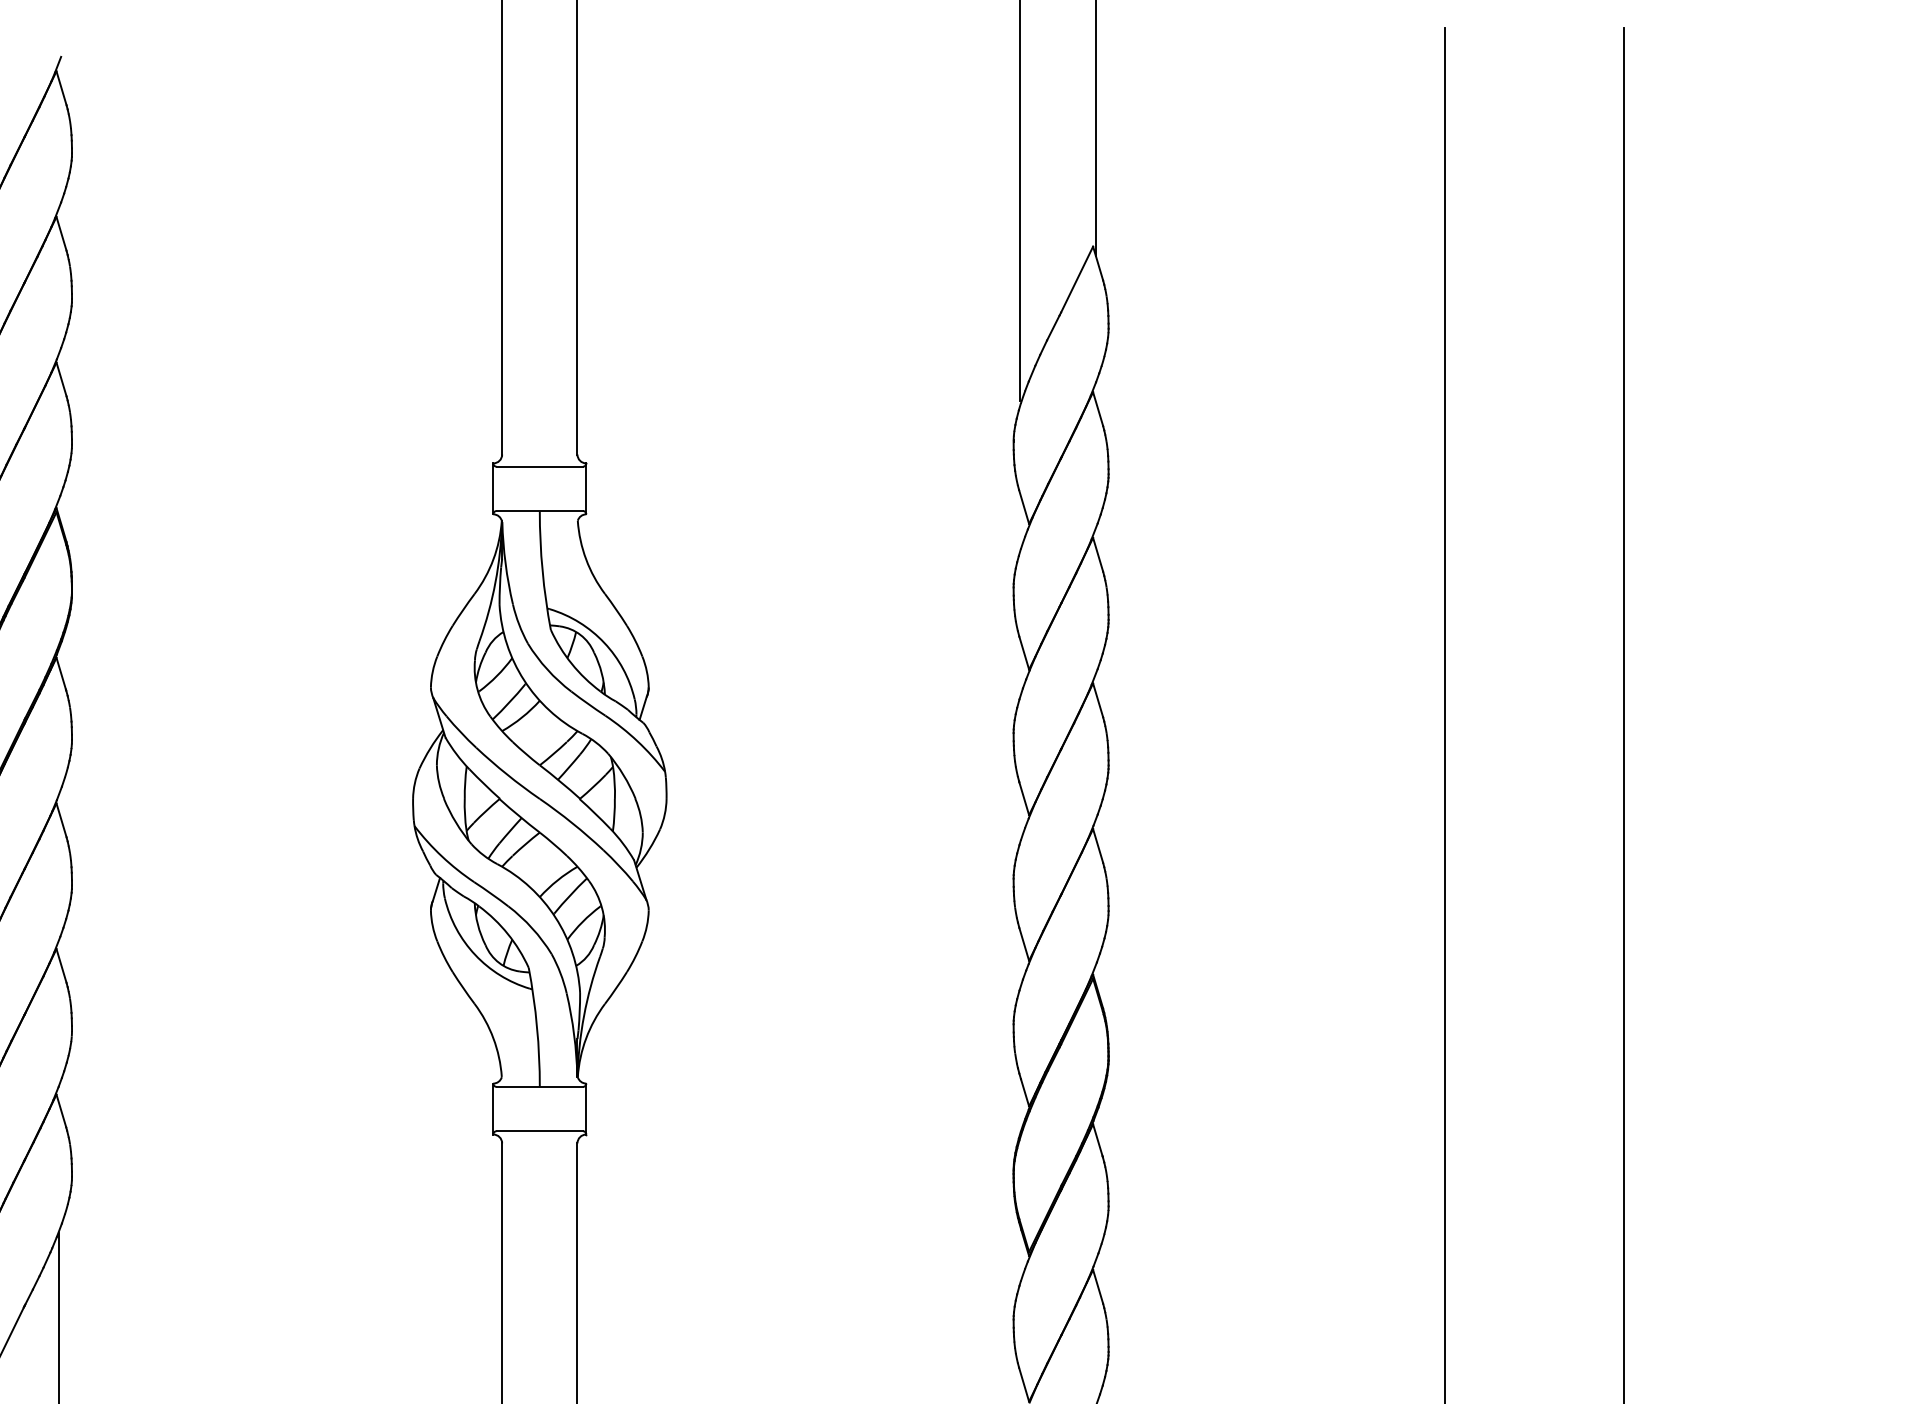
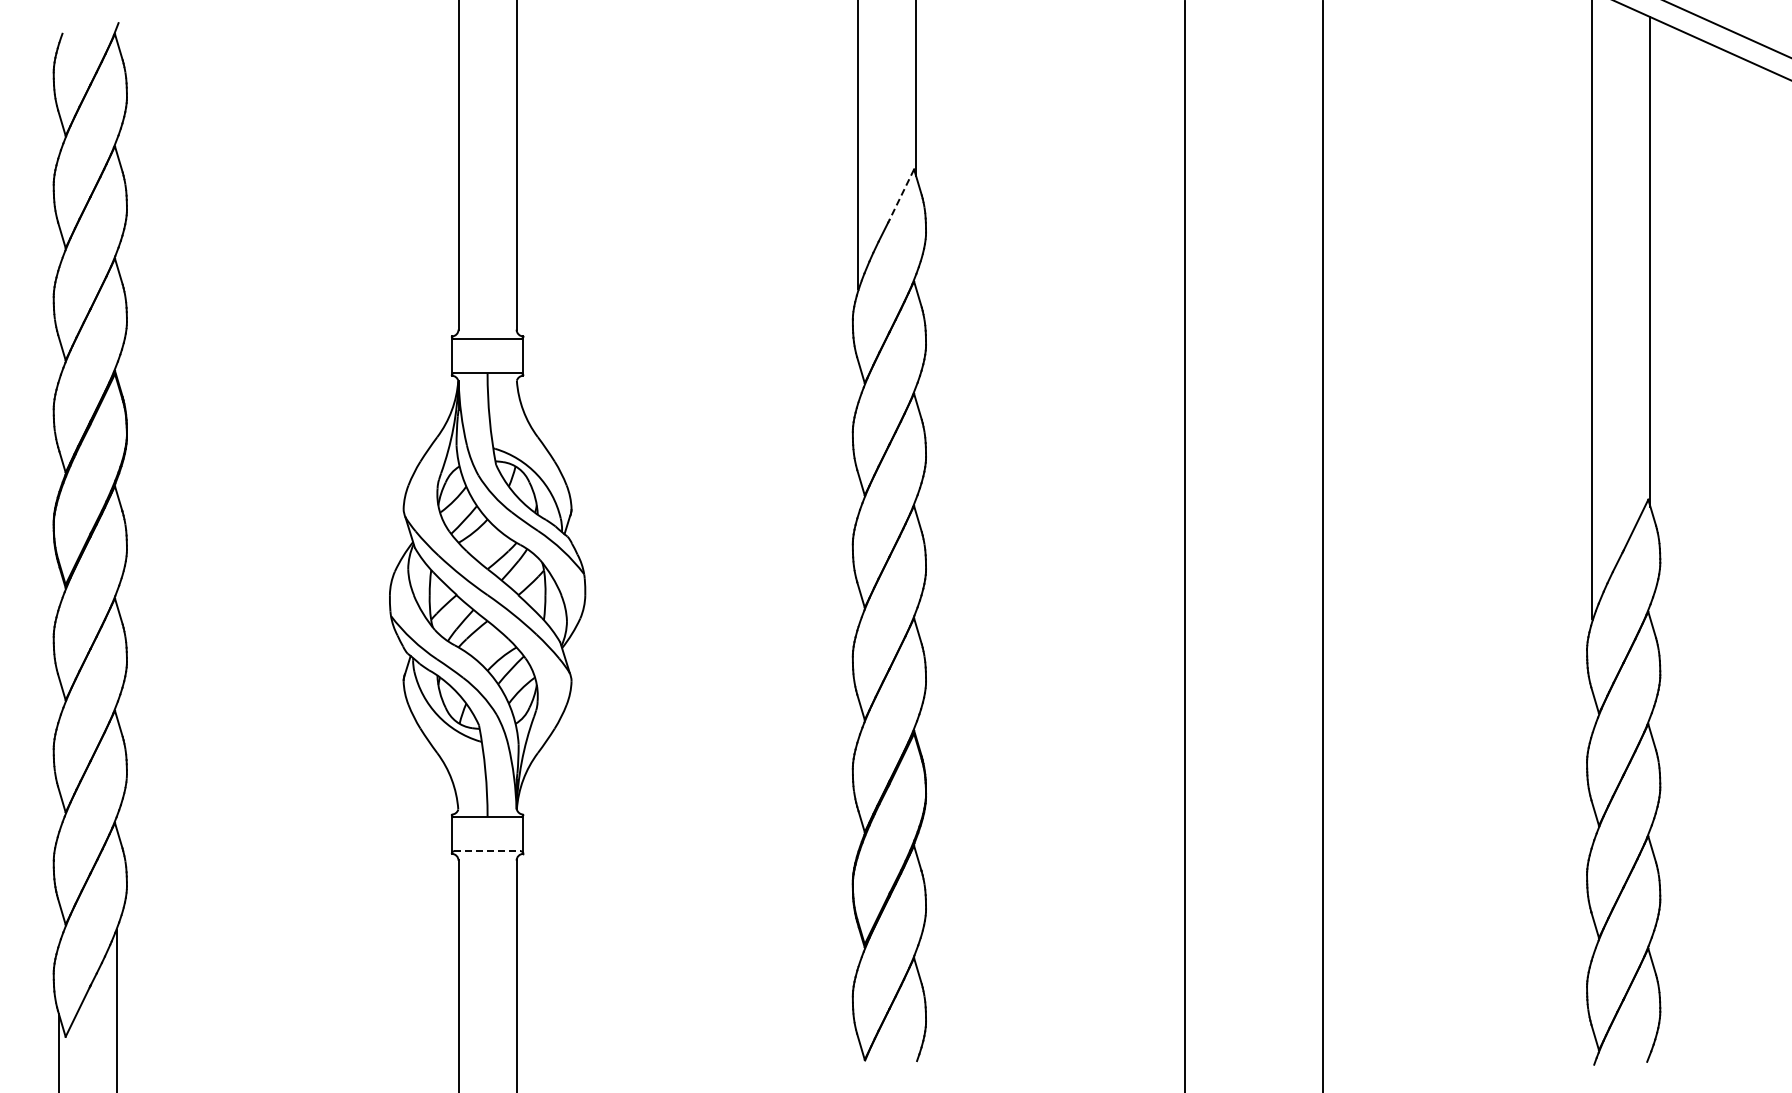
line: (1076, 280) -> (901, 195), solid -> dashed
line: (541, 1131) -> (488, 851), solid -> dashed

